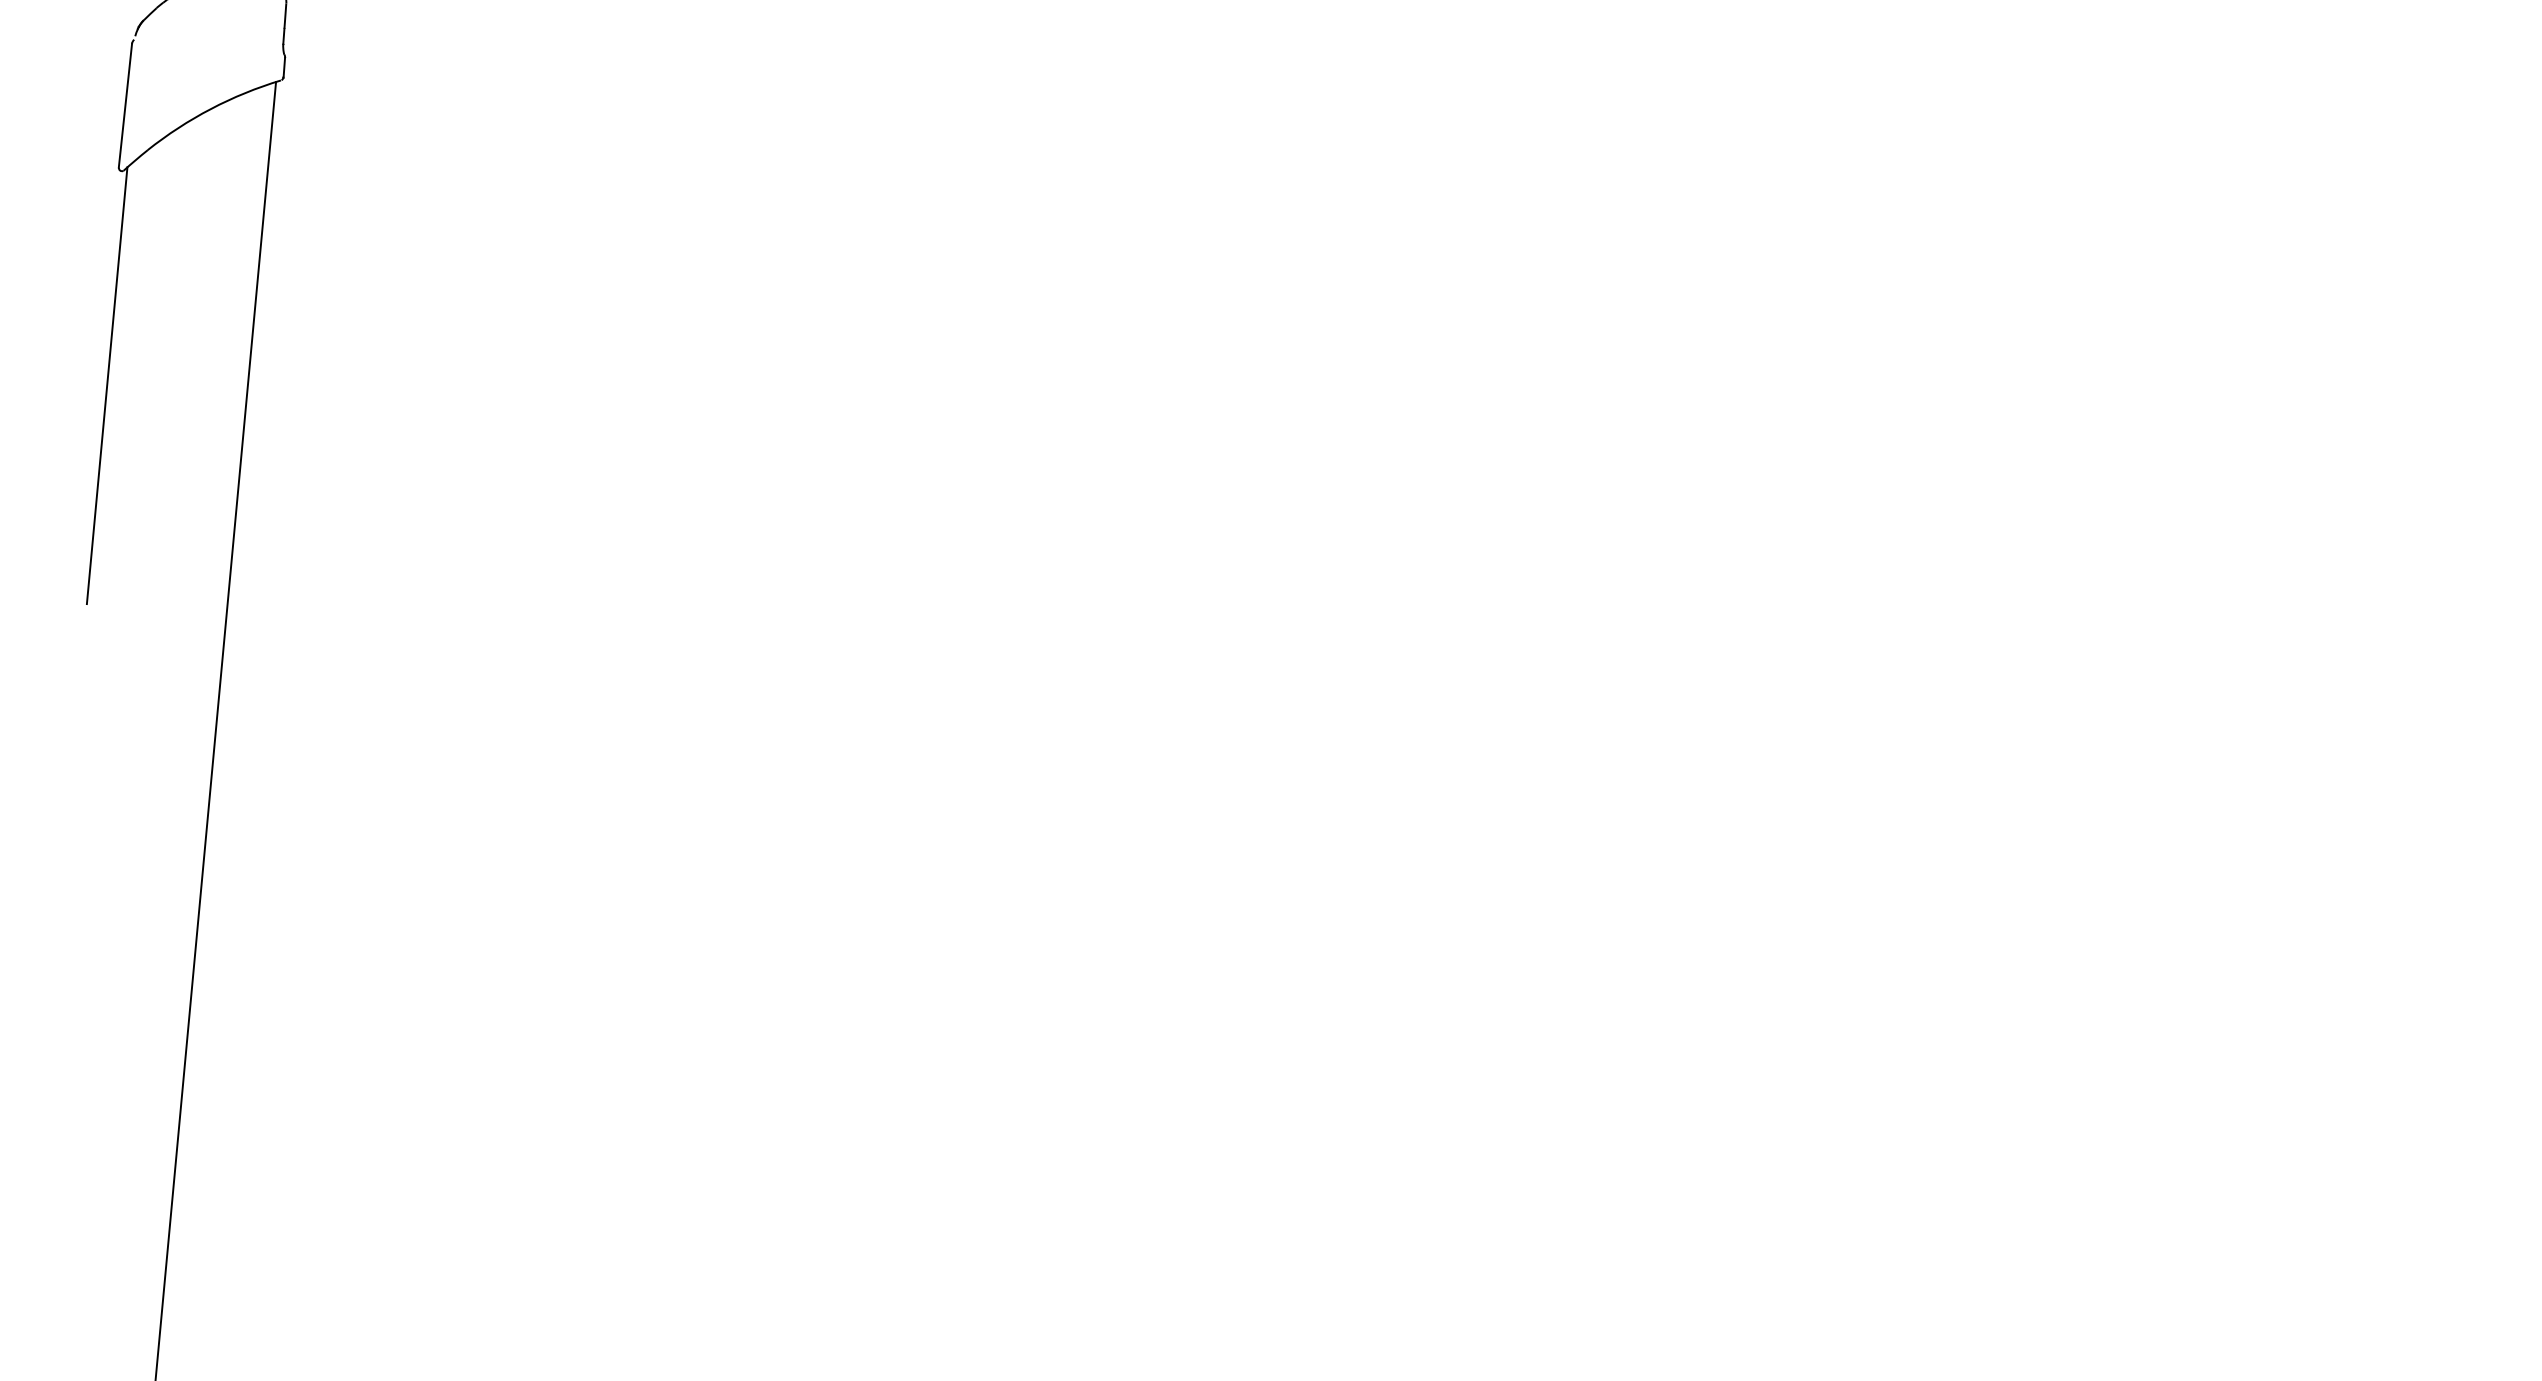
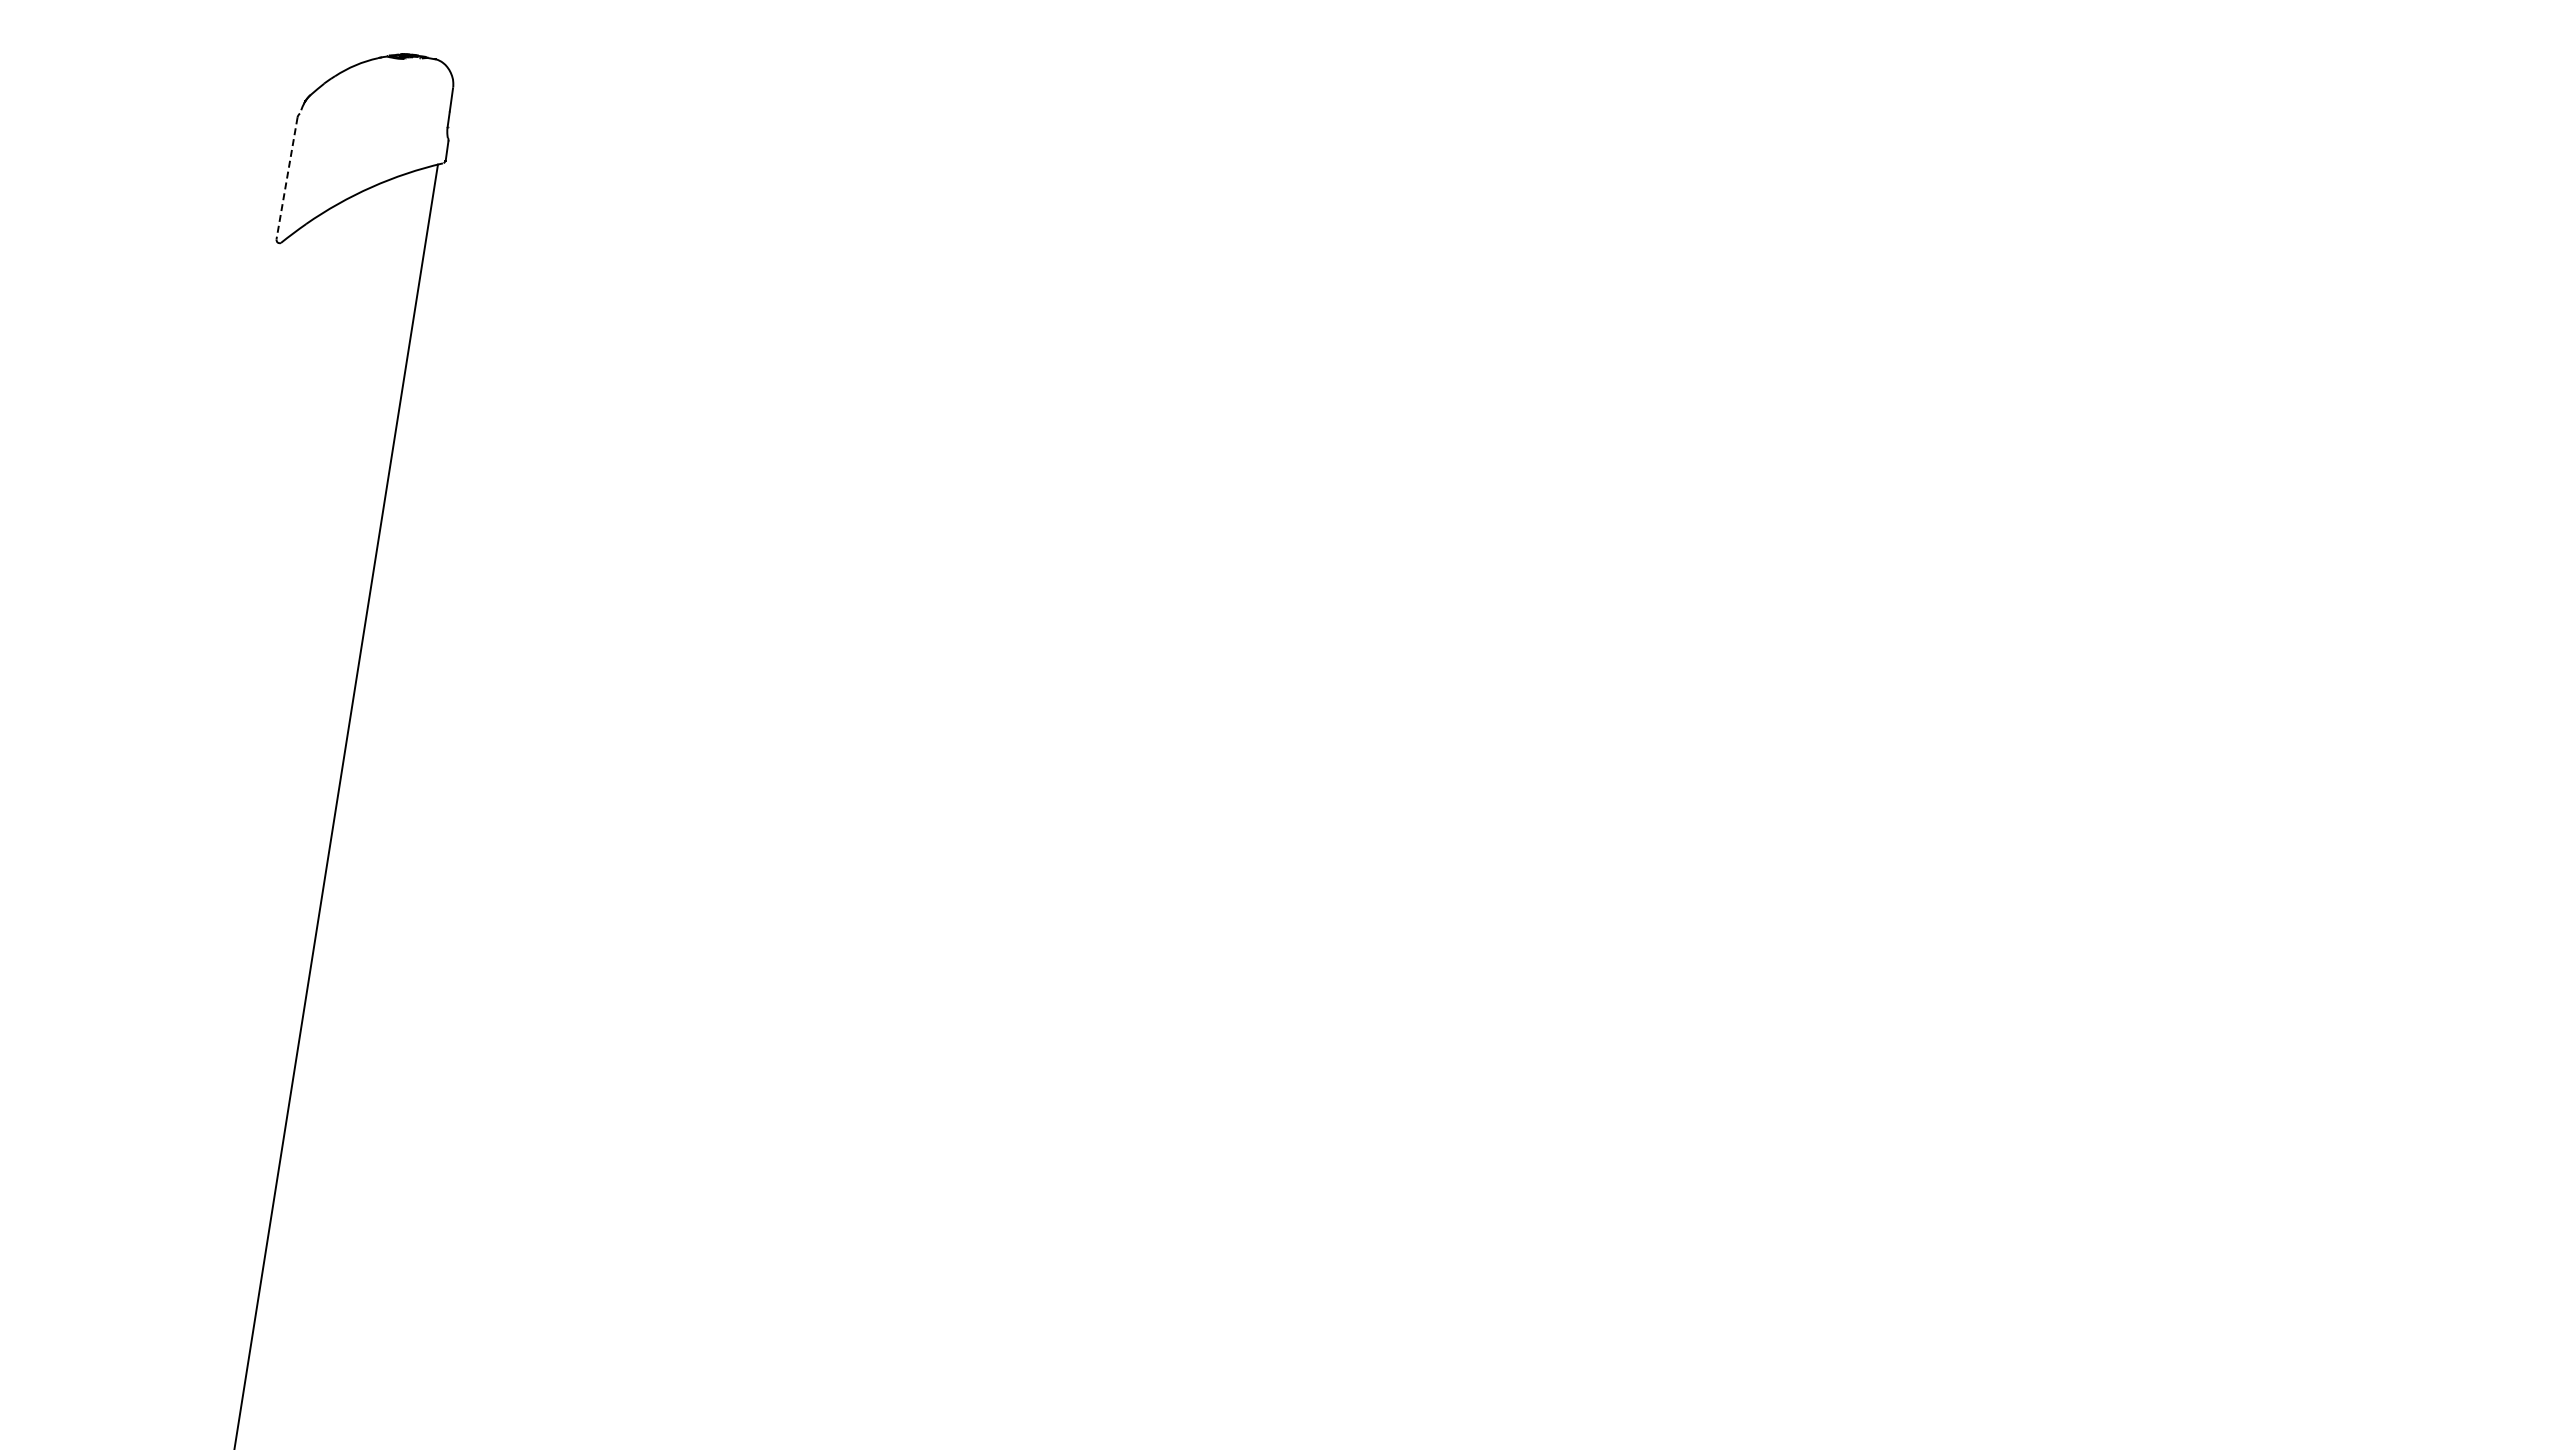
line: (125, 105) -> (287, 178), solid -> dashed
line: (106, 385) -> (250, 454), removed

